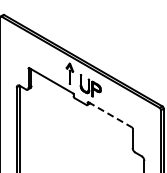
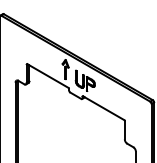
line: (110, 115) -> (103, 108), dashed -> solid

